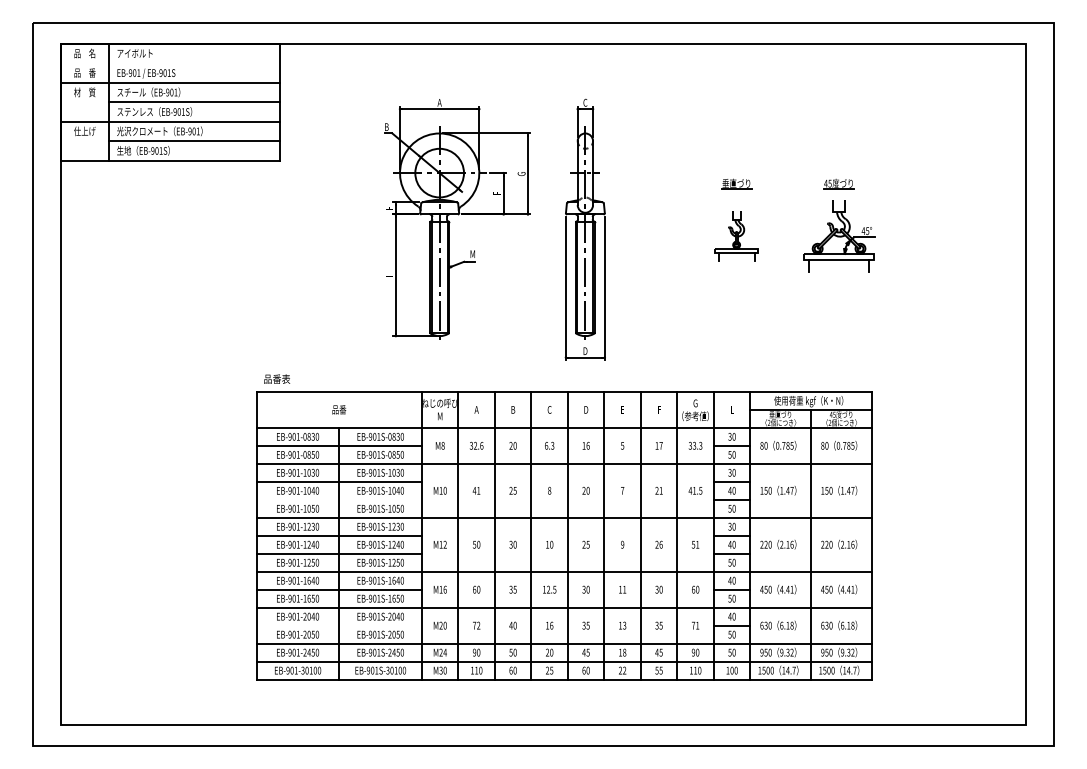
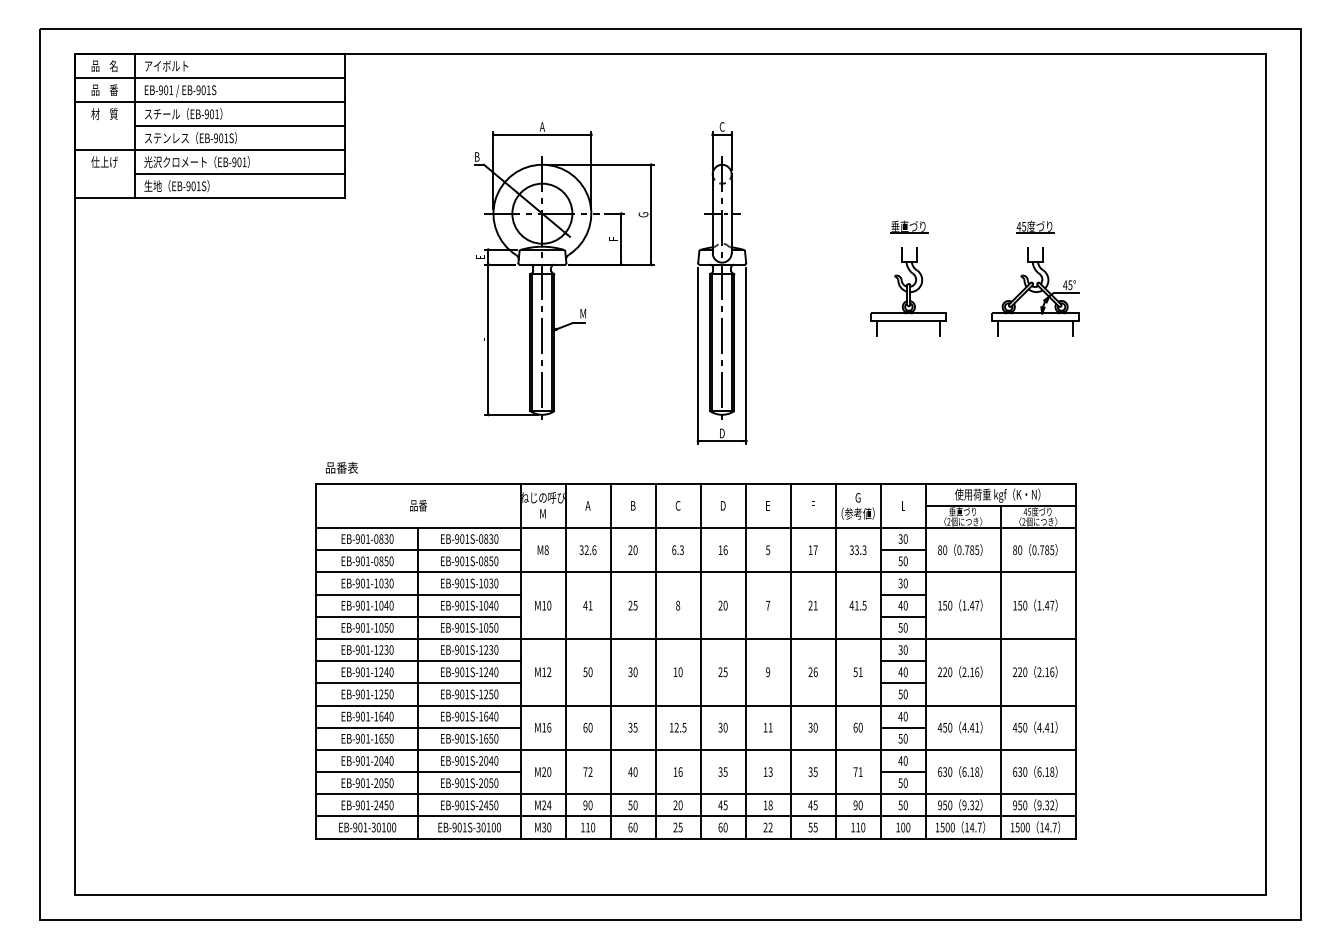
line: (169, 63) -> (209, 78), added
part: (736, 236) -> (908, 291), size x1.43
line: (338, 499) -> (417, 616), added
line: (338, 625) -> (417, 771), added

